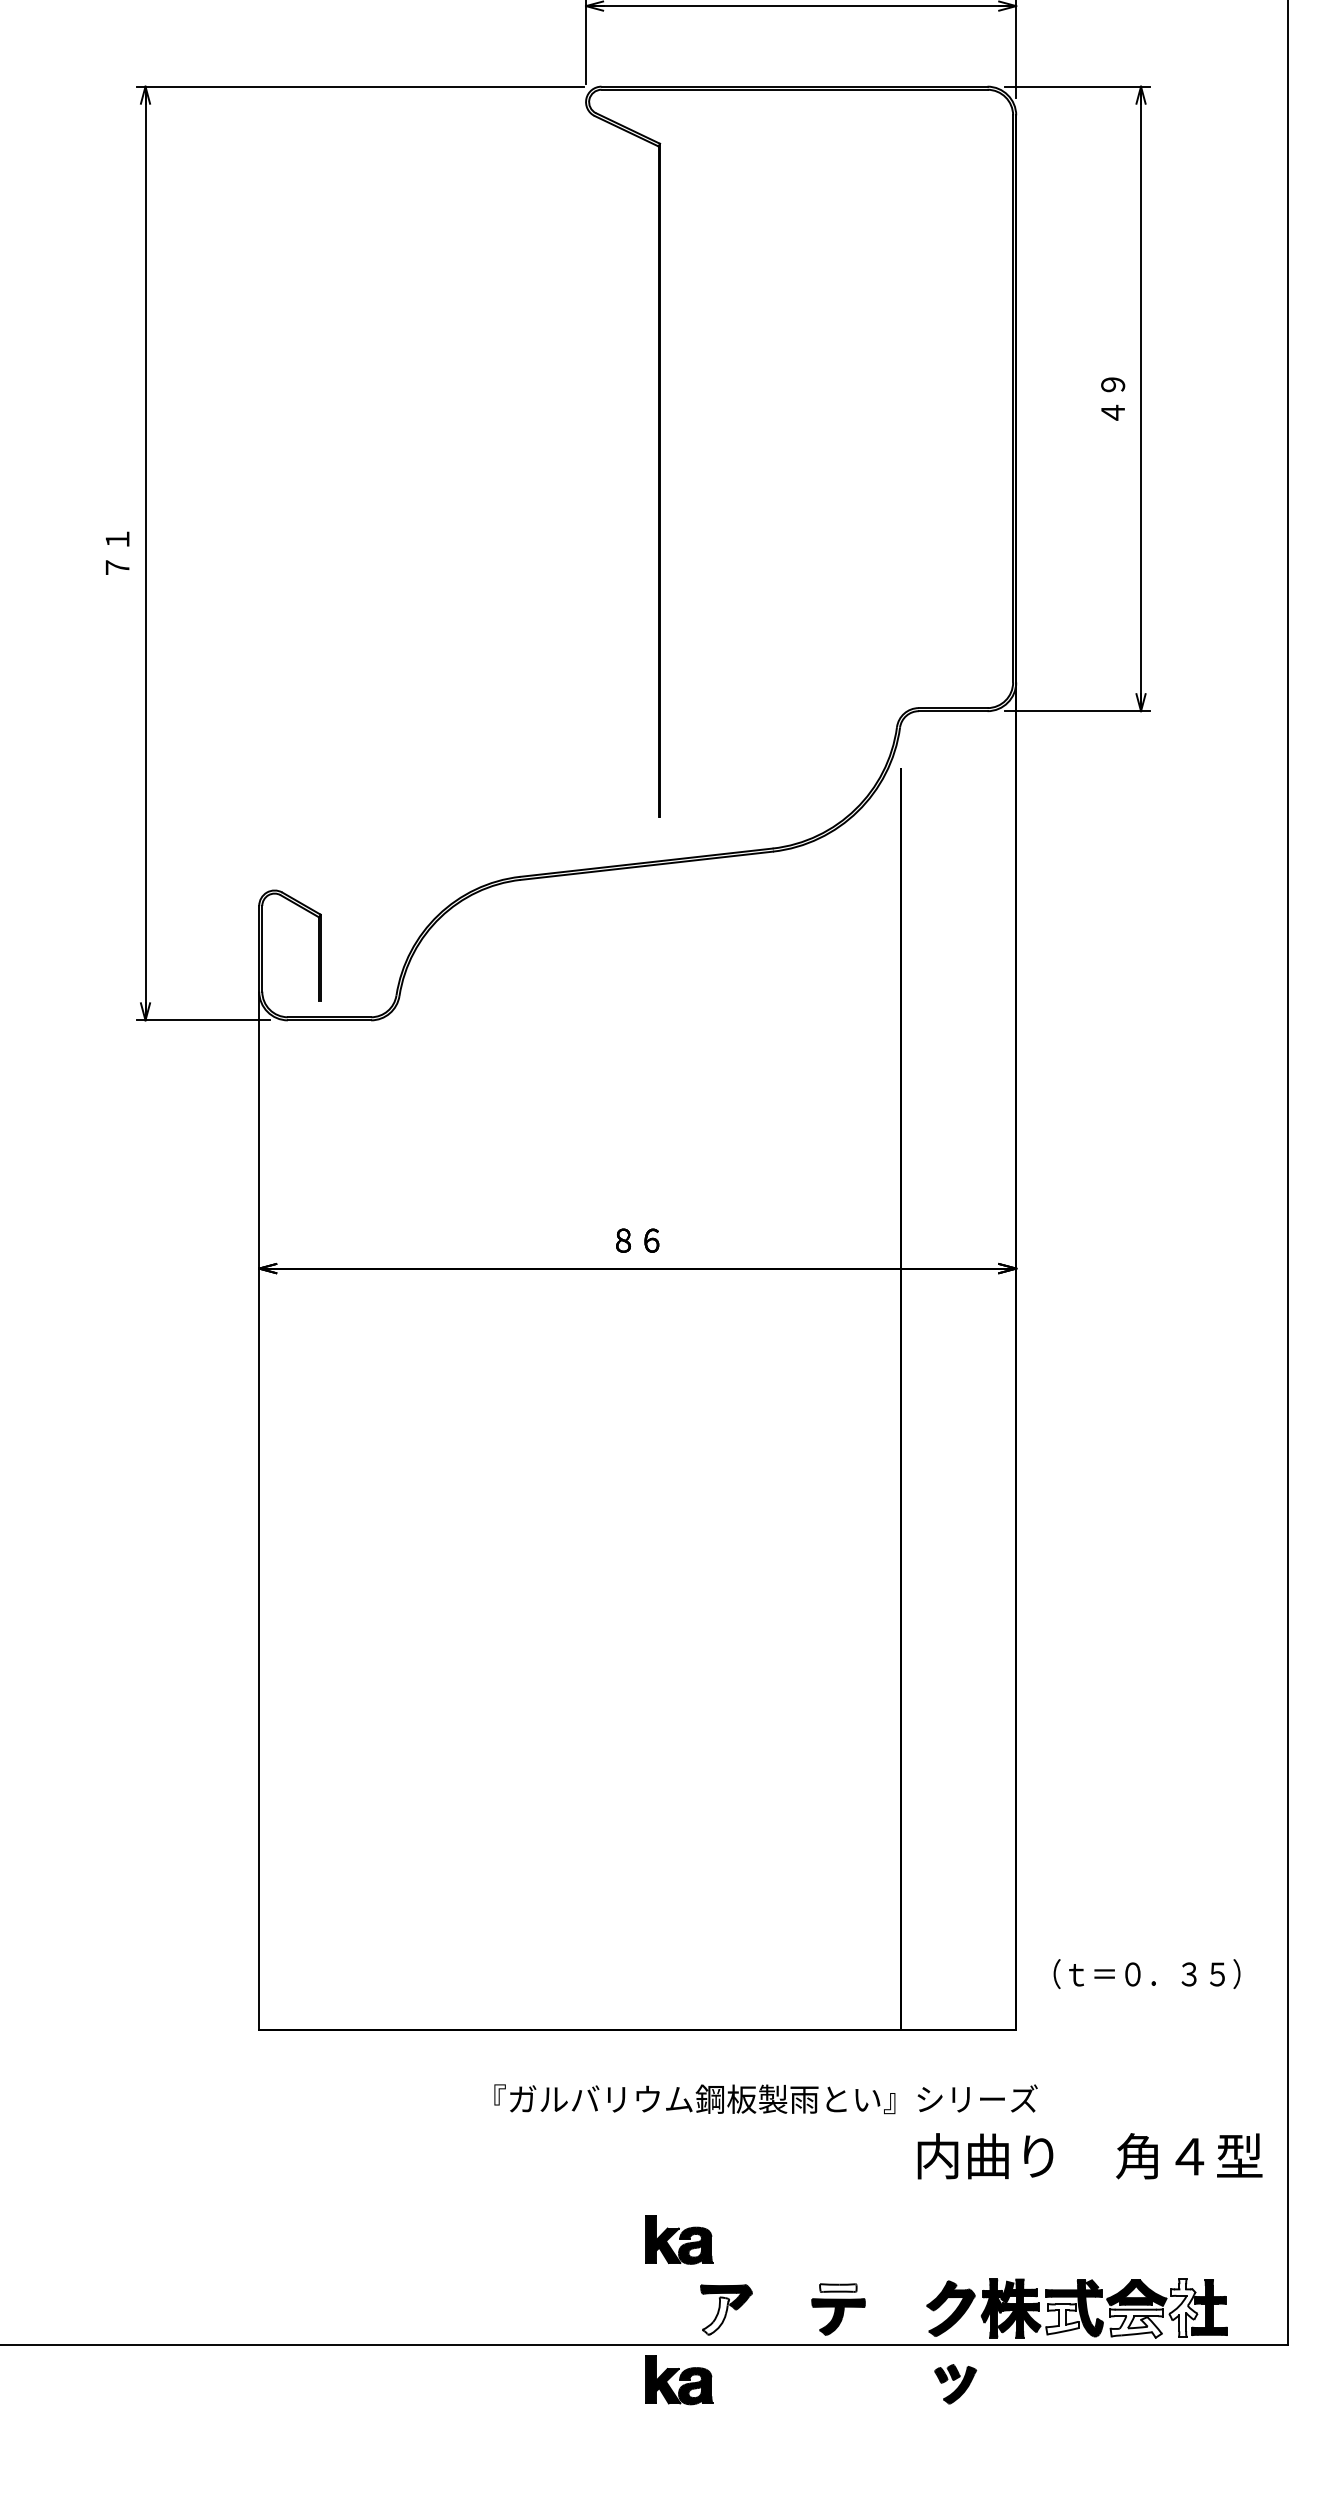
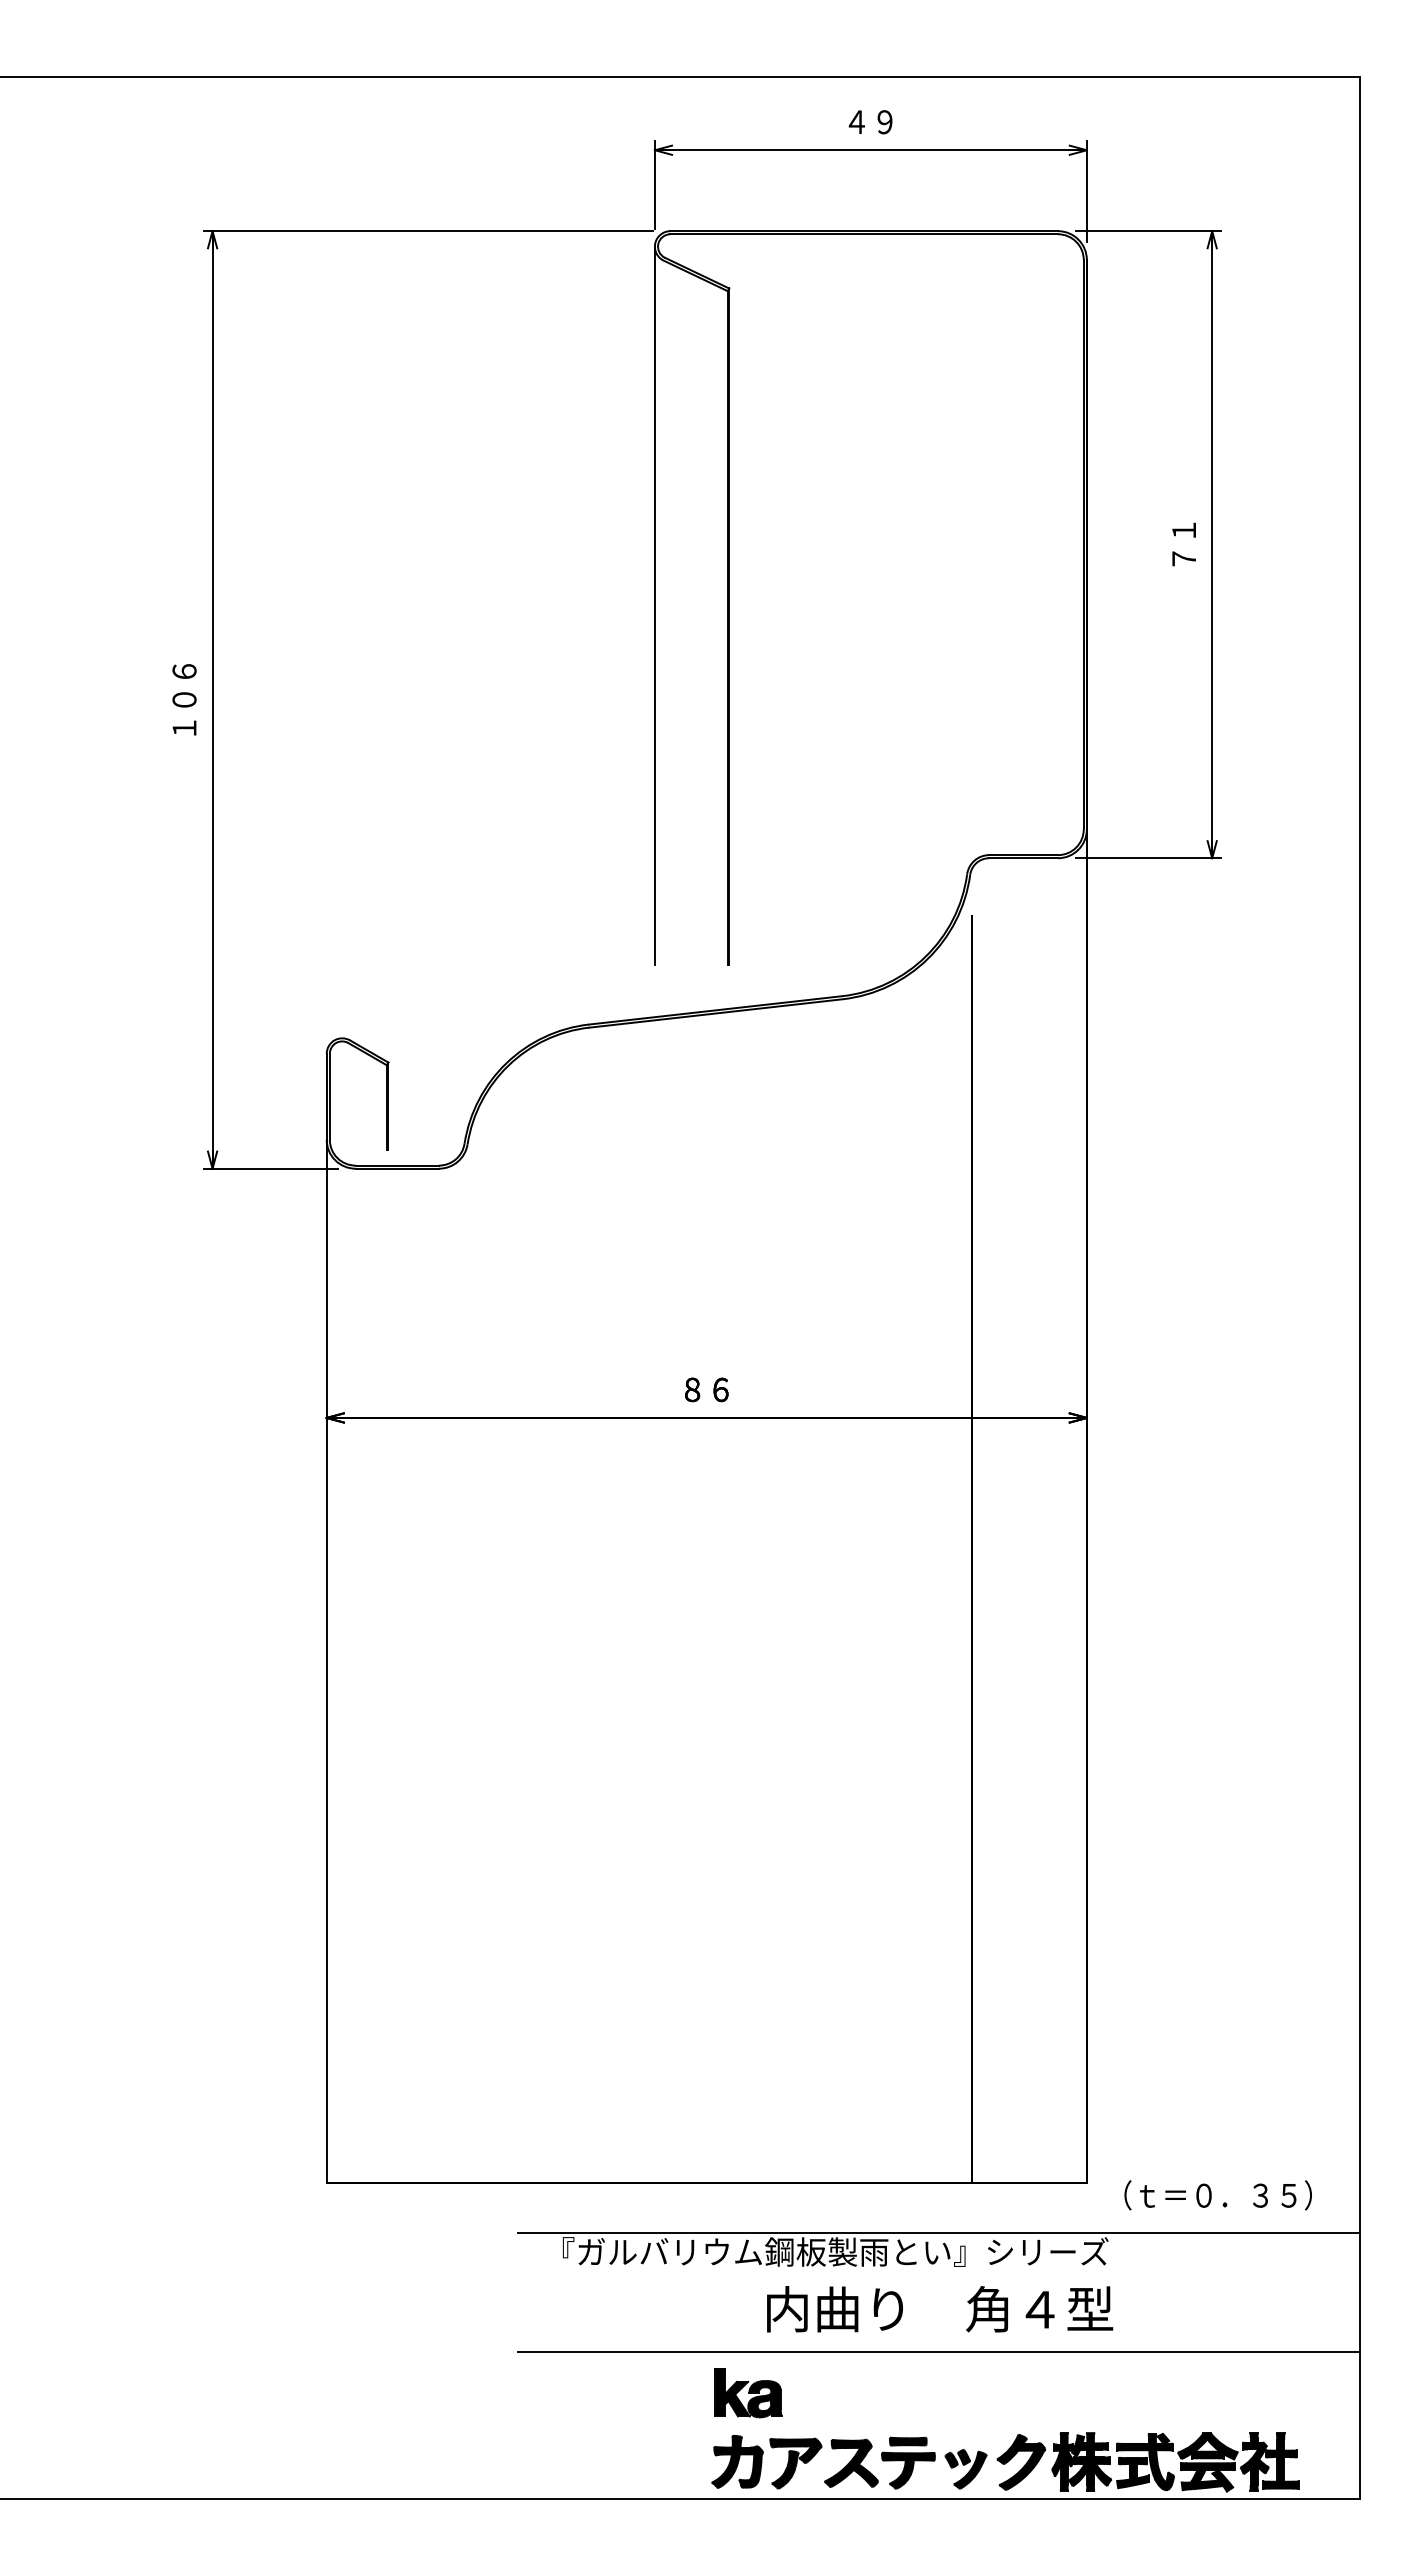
text: (1113, 398) -> (1184, 544), ４９ -> ７１
line: (585, 459) -> (654, 605), added
text: (117, 553) -> (184, 699), ７１ -> １０６
text: (1146, 1974) -> (1217, 2195), moved
line: (868, 2079) -> (938, 2232), added
text: (1090, 2156) -> (940, 2309), moved
line: (868, 2199) -> (938, 2352), added
fill: (837, 2287) -> (907, 2441), added
part: (668, 2307) -> (737, 2461), added
fill: (1183, 2307) -> (1254, 2461), added
part: (781, 2308) -> (851, 2462), added
fill: (715, 2315) -> (784, 2469), added
fill: (1062, 2318) -> (1133, 2472), added
fill: (1136, 2322) -> (1207, 2476), added
part: (679, 2380) -> (748, 2534), removed
part: (955, 2383) -> (965, 2468), moved

